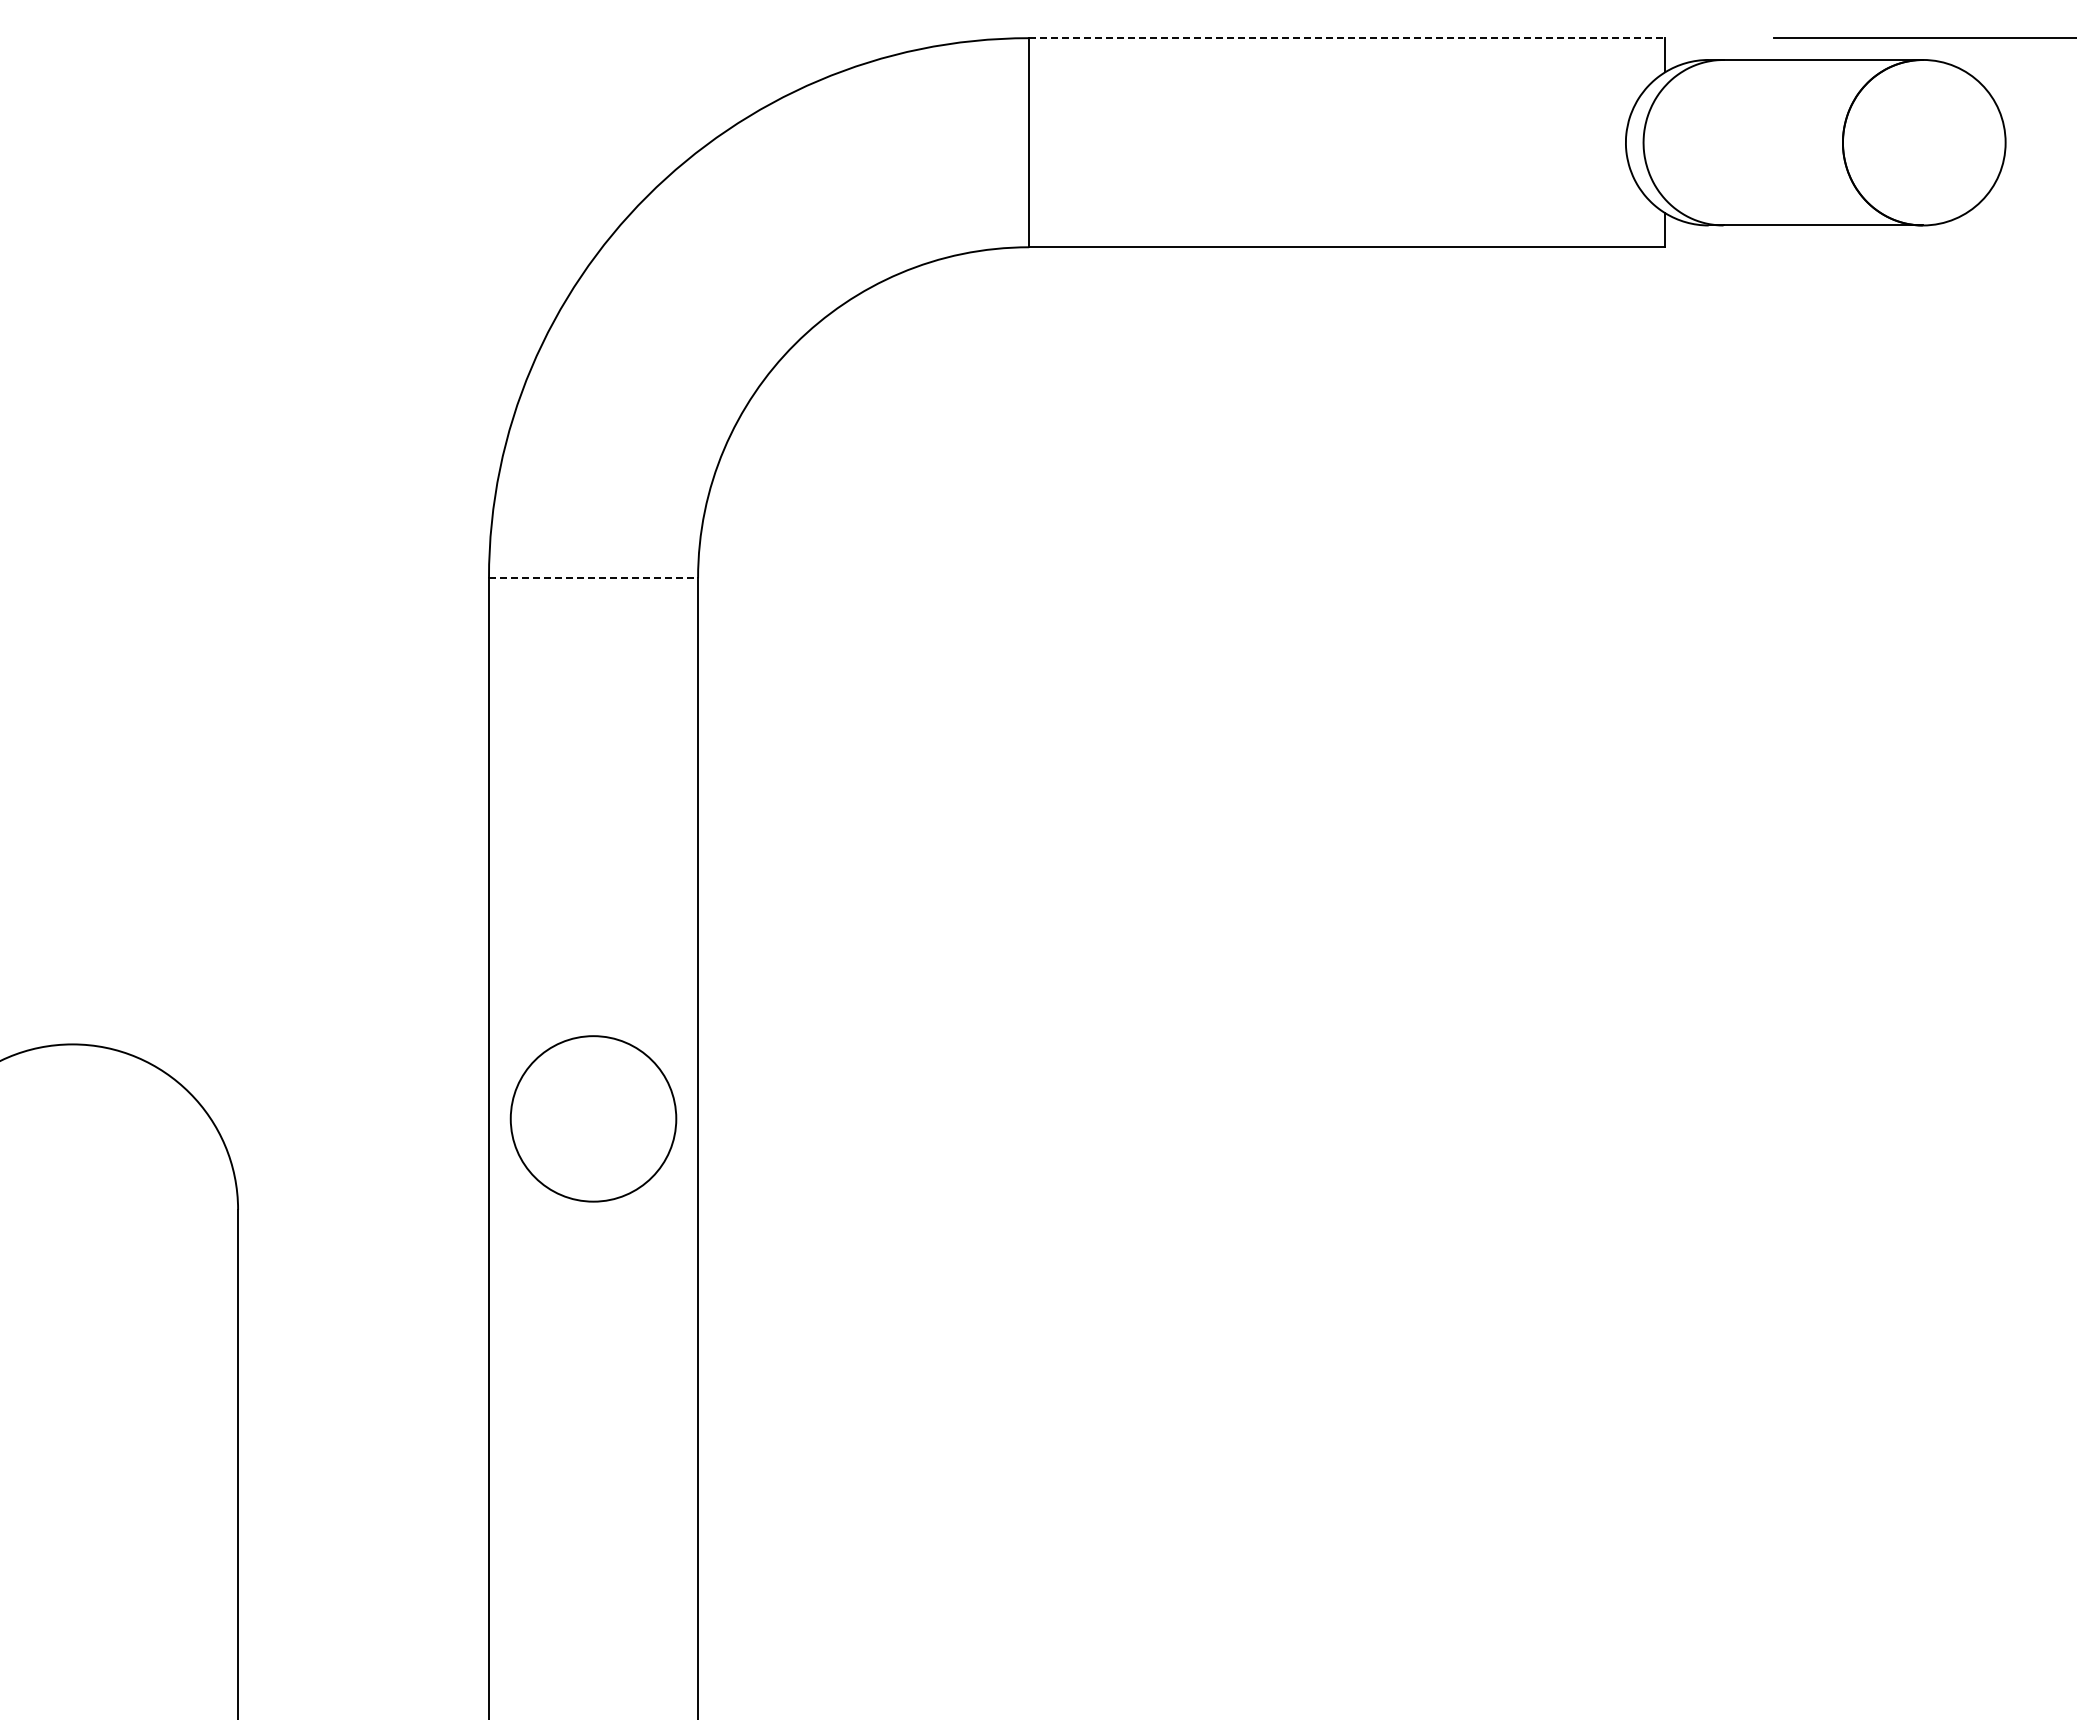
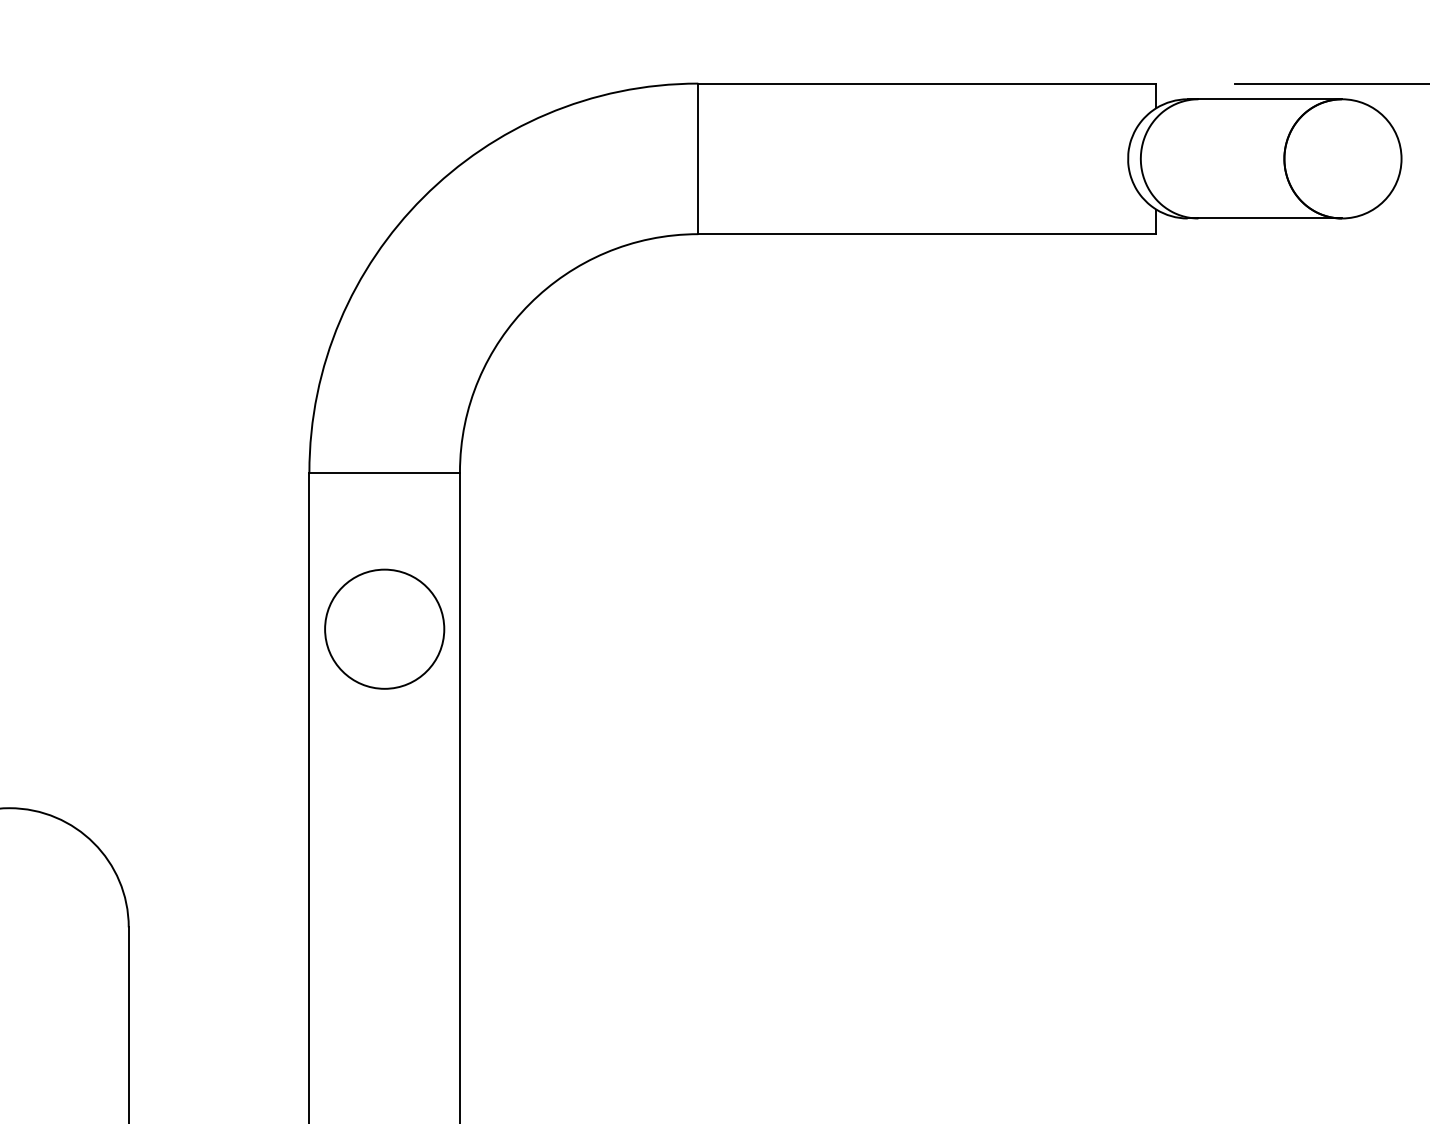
line: (1347, 38) -> (927, 83), dashed -> solid
line: (593, 578) -> (384, 472), dashed -> solid
circle: (593, 1118) -> (384, 628), moved

